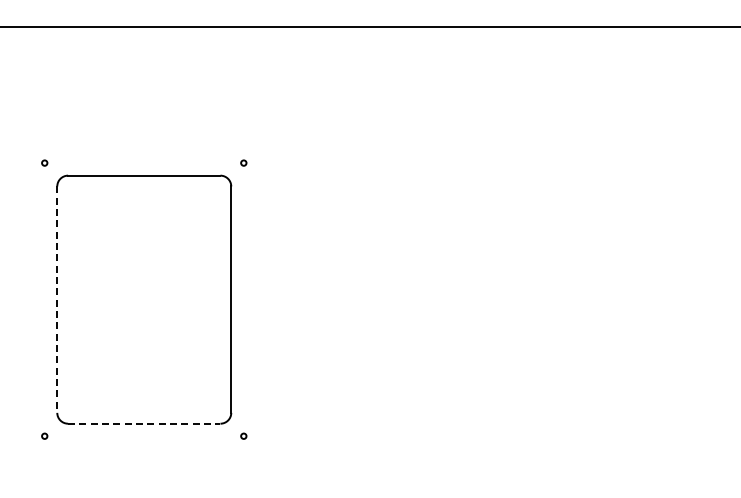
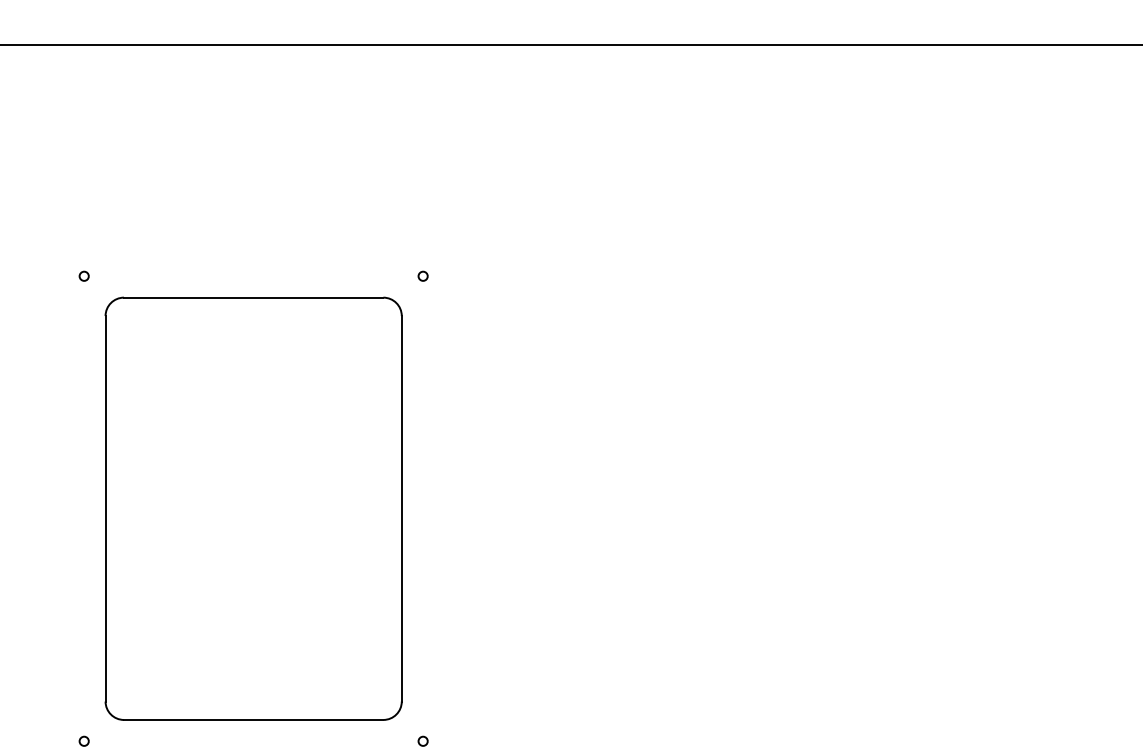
line: (57, 300) -> (105, 510), dashed -> solid
line: (144, 423) -> (254, 719), dashed -> solid

